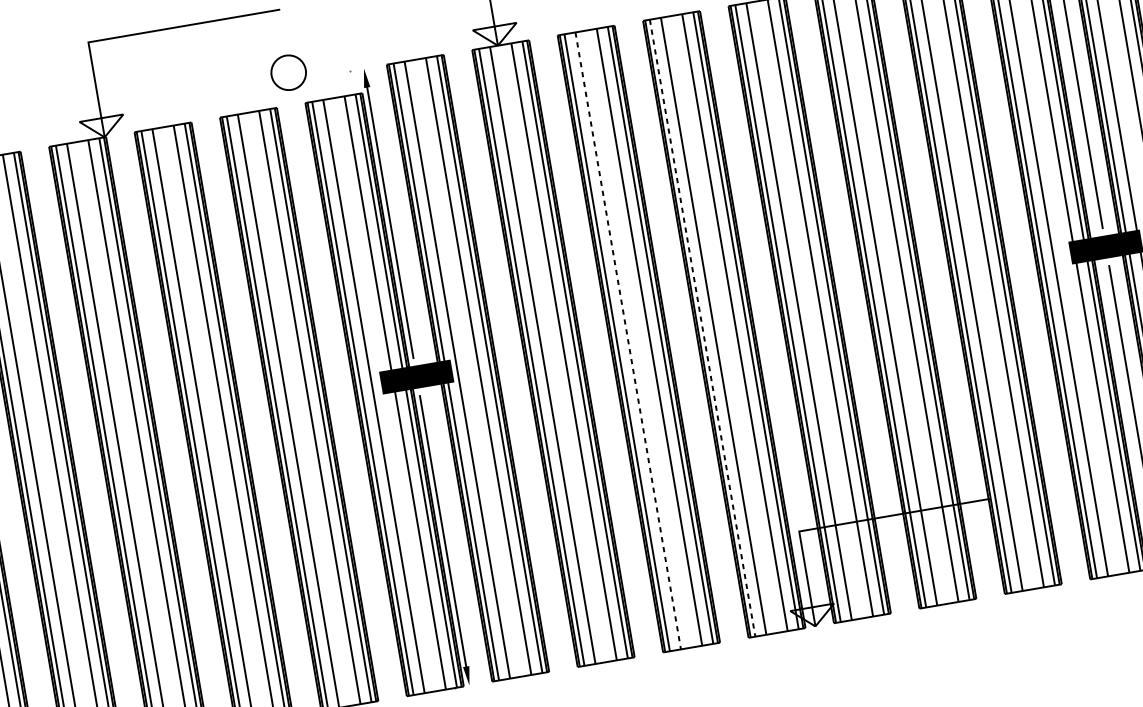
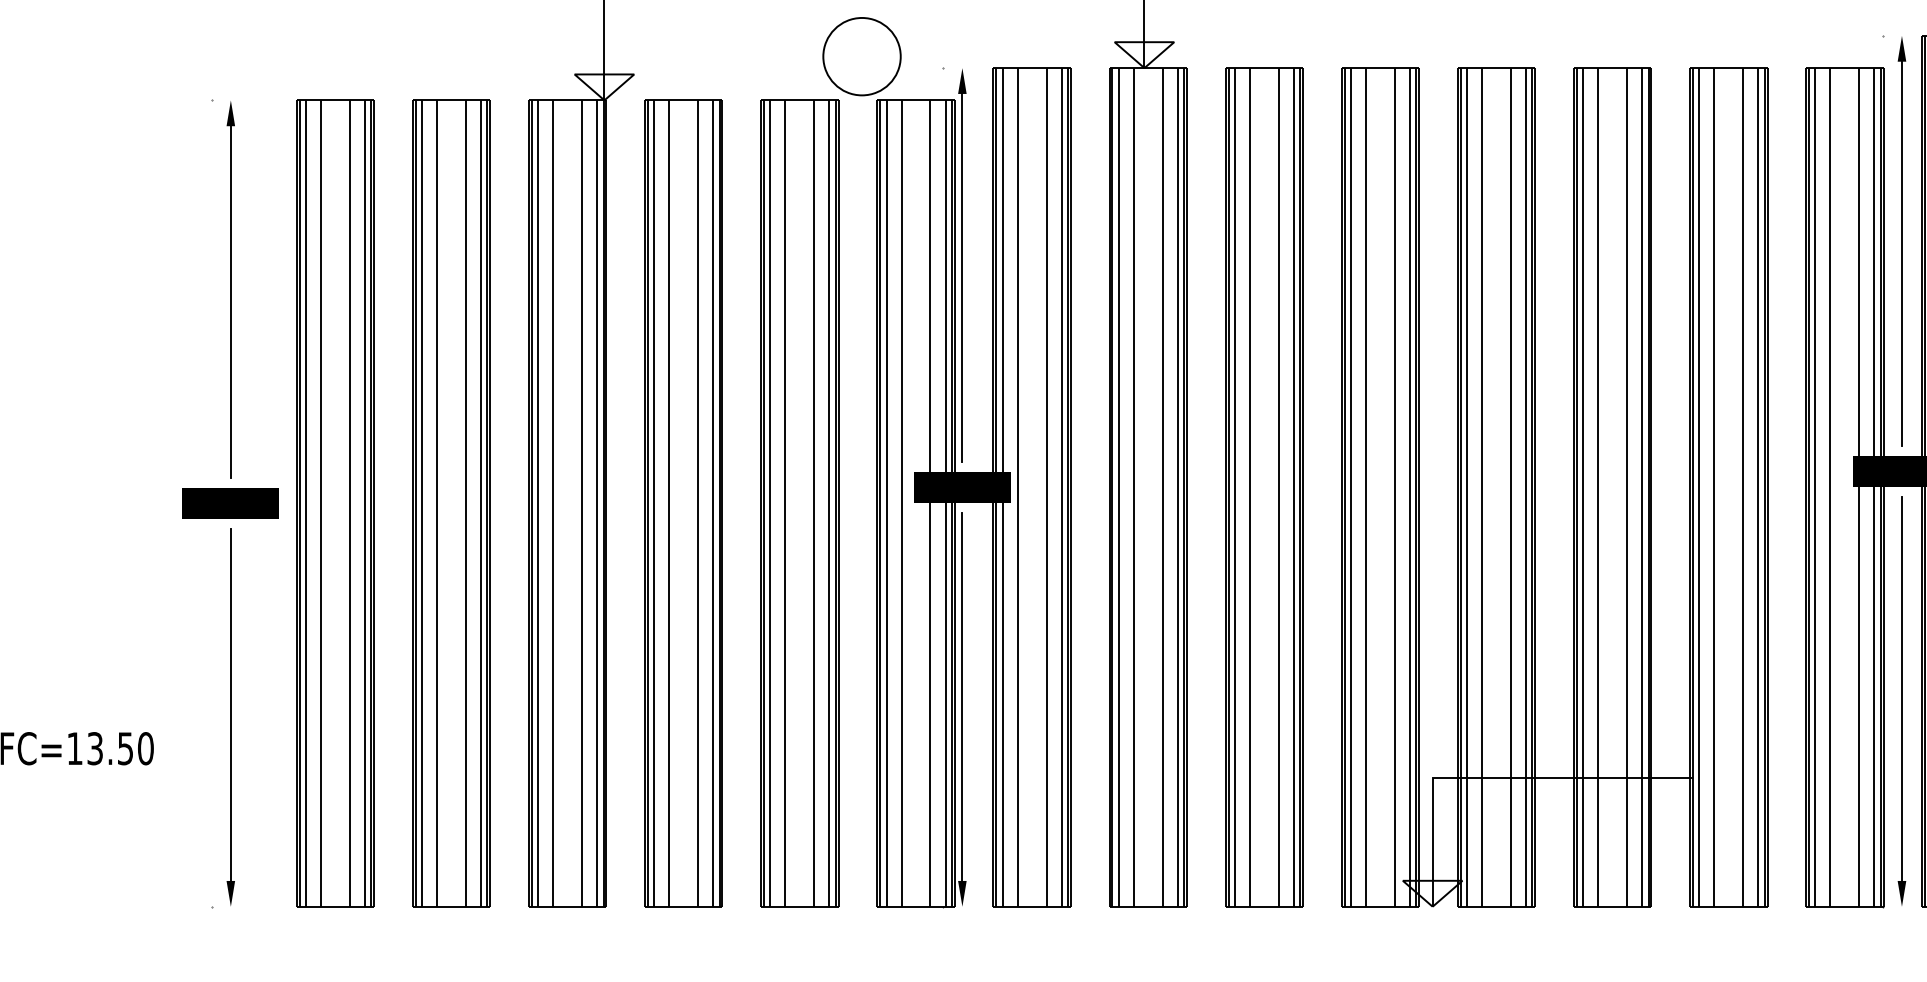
circle: (288, 72) -> (861, 56), size x1.67
line: (702, 328) -> (1350, 487), dashed -> solid
line: (627, 341) -> (1249, 487), dashed -> solid

